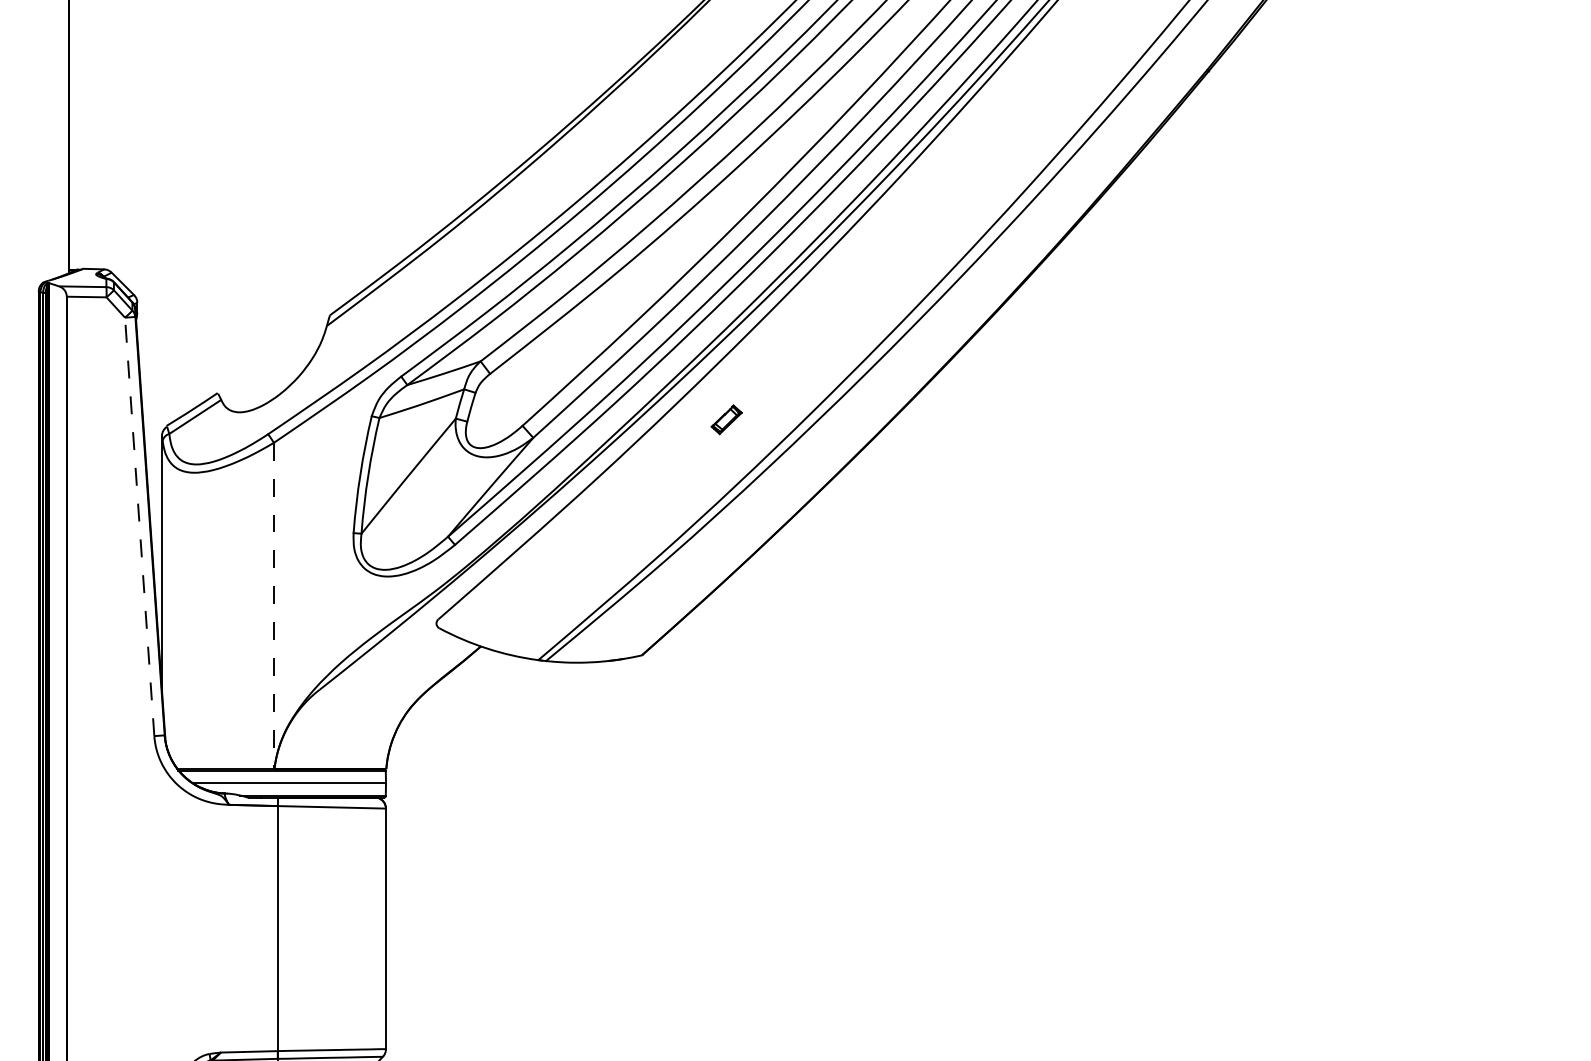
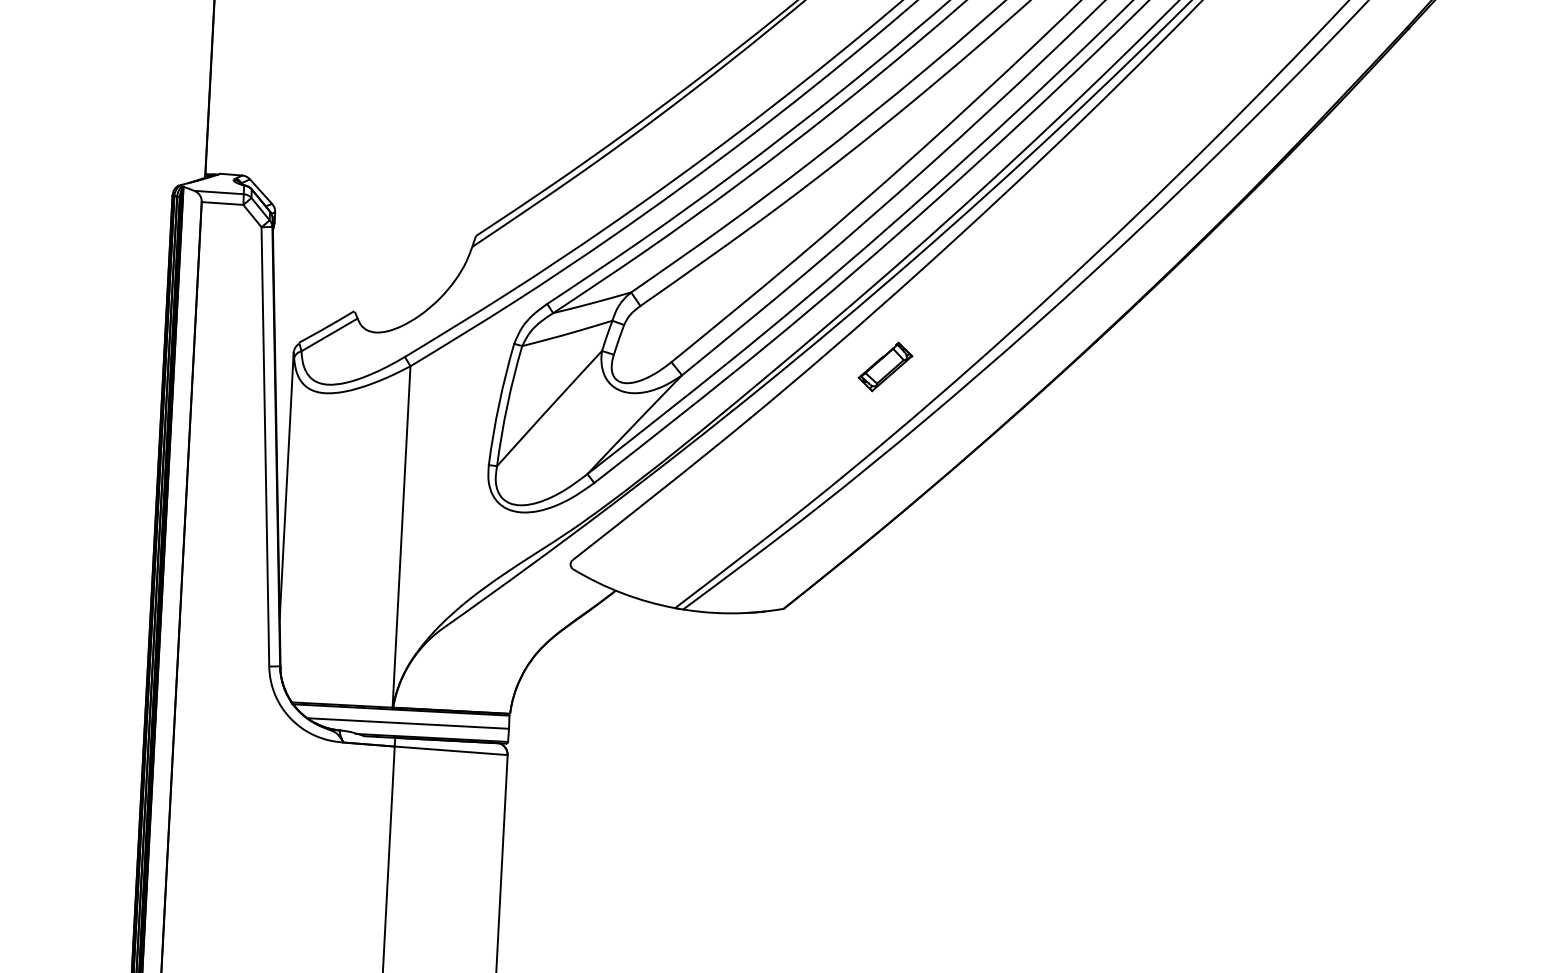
part: (726, 419) -> (885, 366), size x1.67
line: (139, 526) -> (265, 446), dashed -> solid
line: (273, 606) -> (401, 537), dashed -> solid

